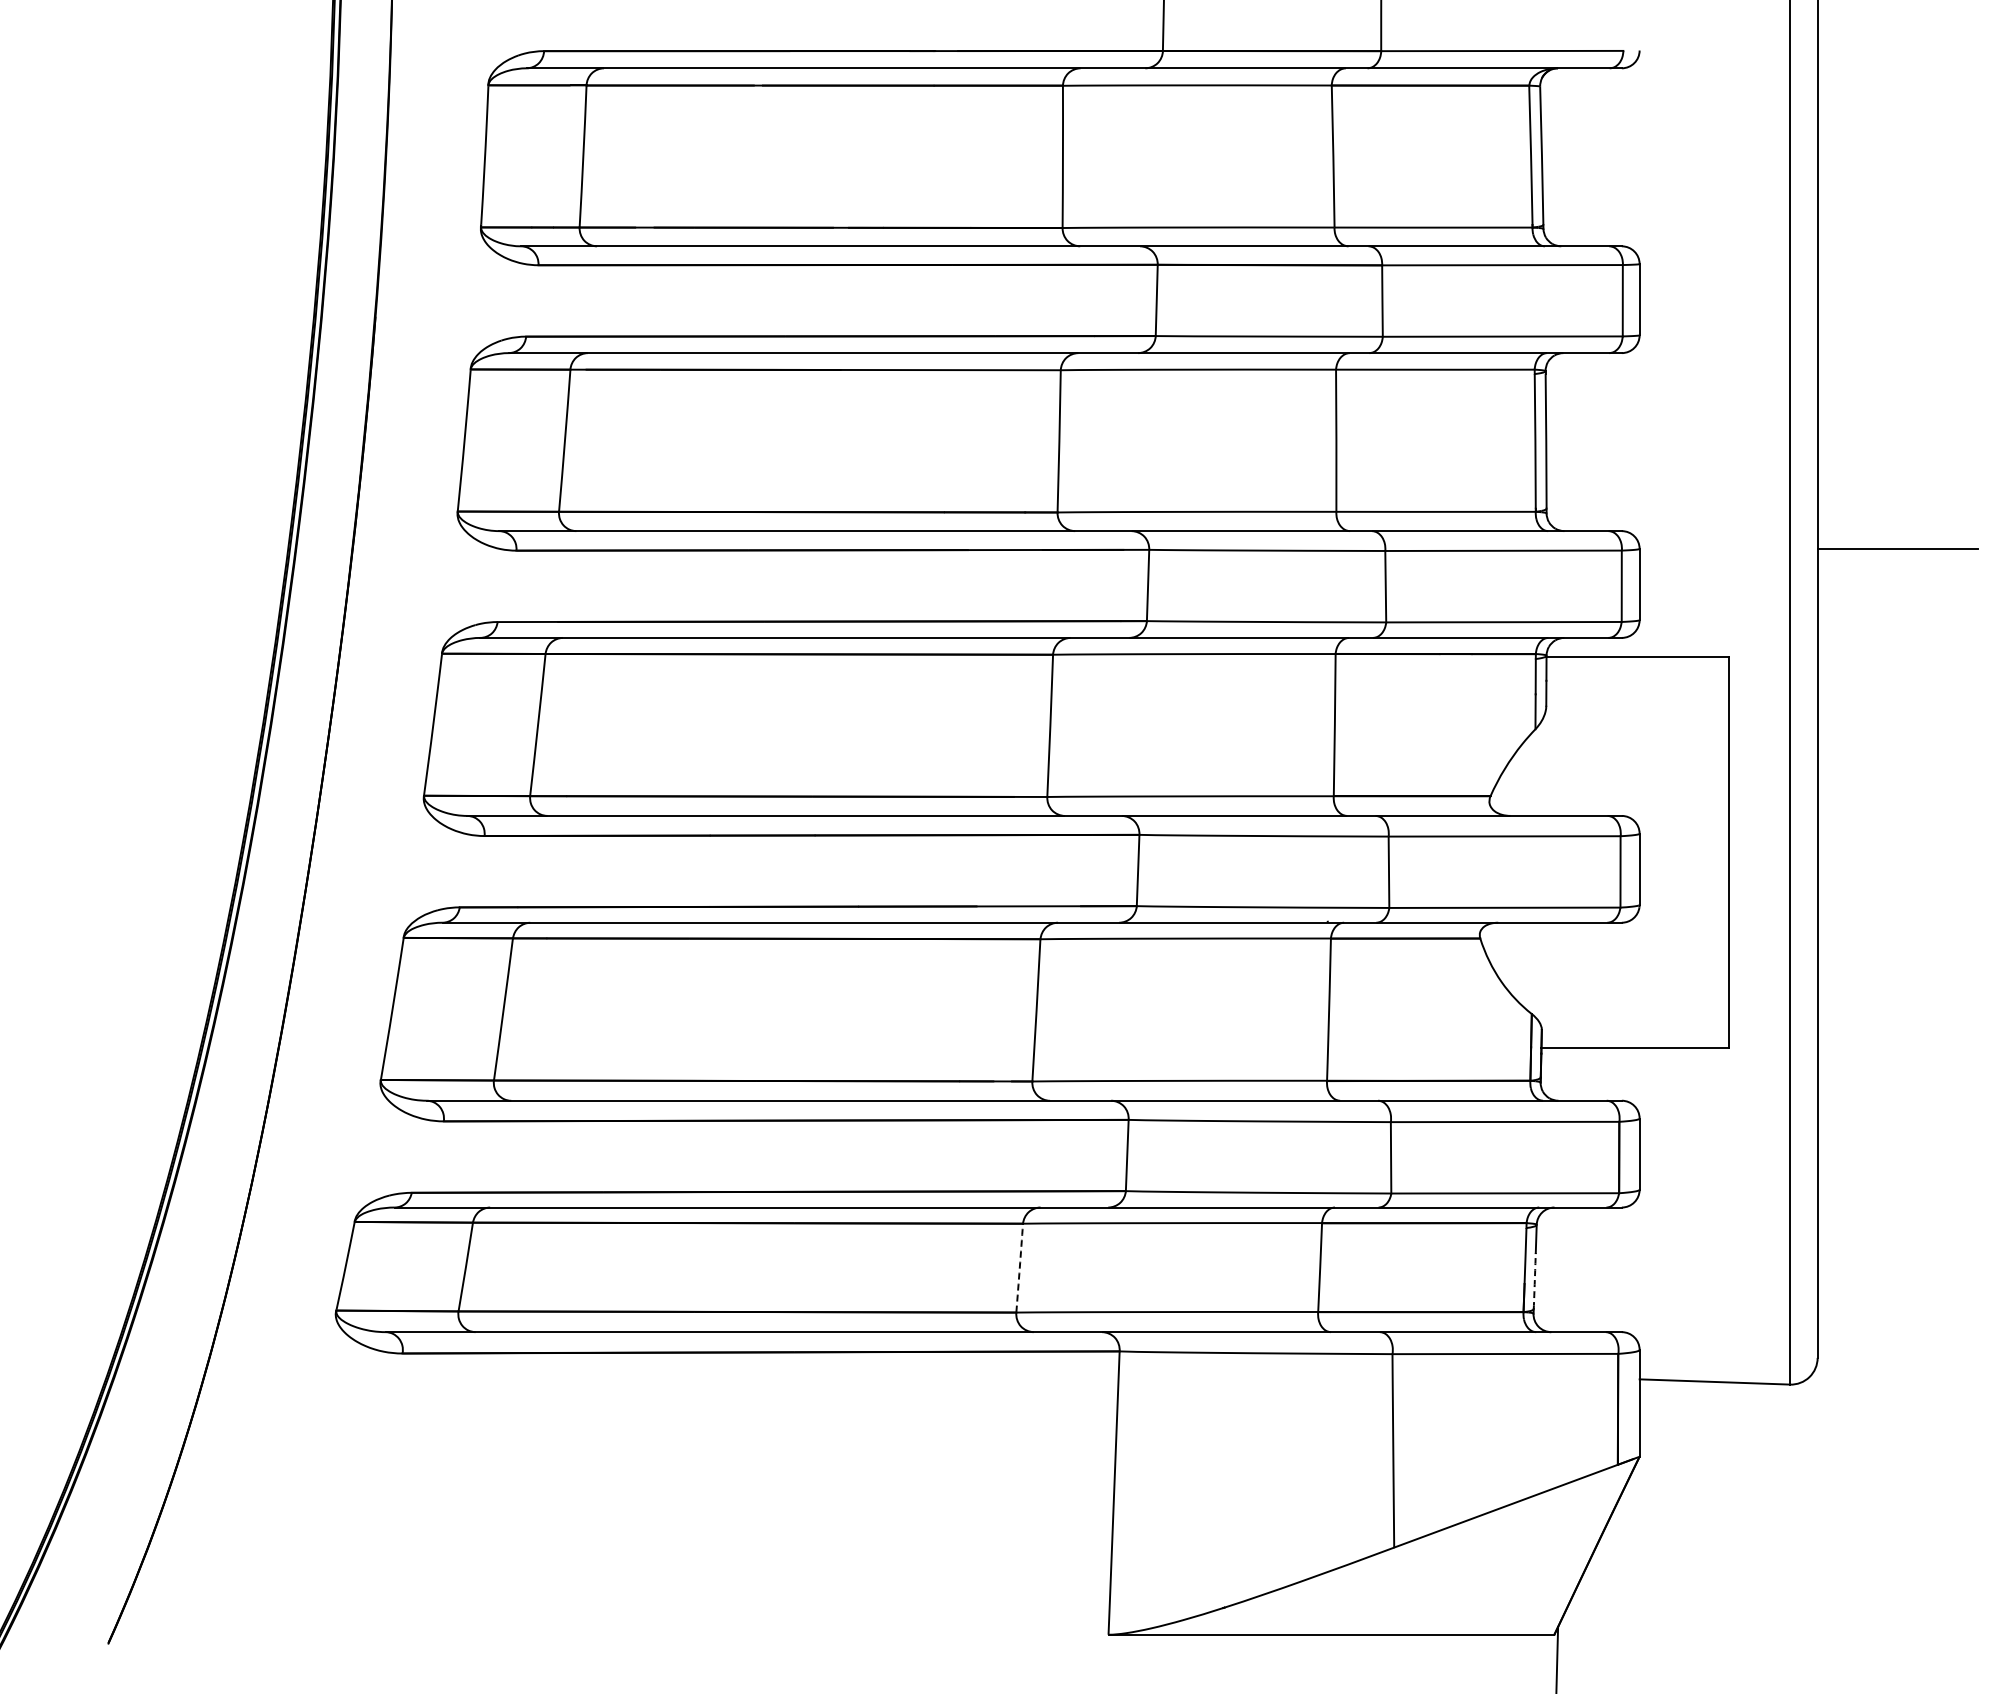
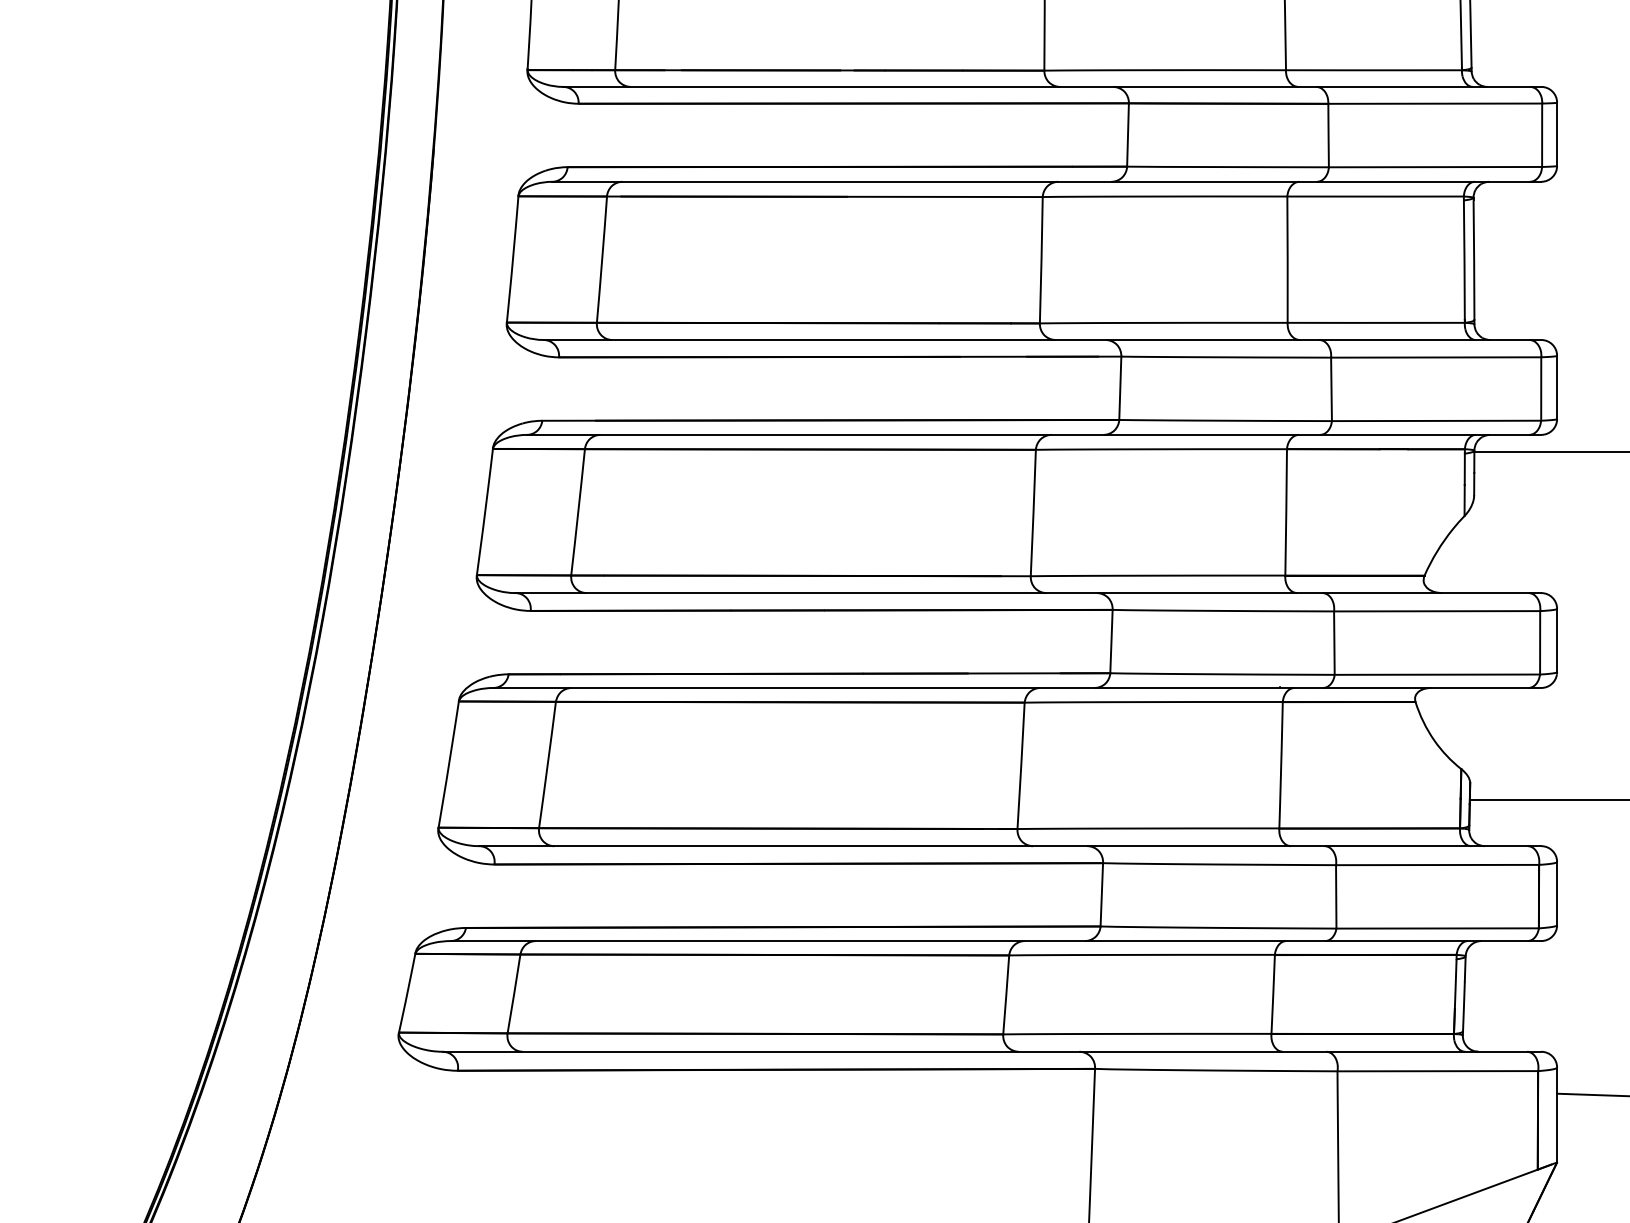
arc: (1019, 1268) -> (1006, 995), dashed -> solid
arc: (1534, 1281) -> (1463, 1006), dashed -> solid

